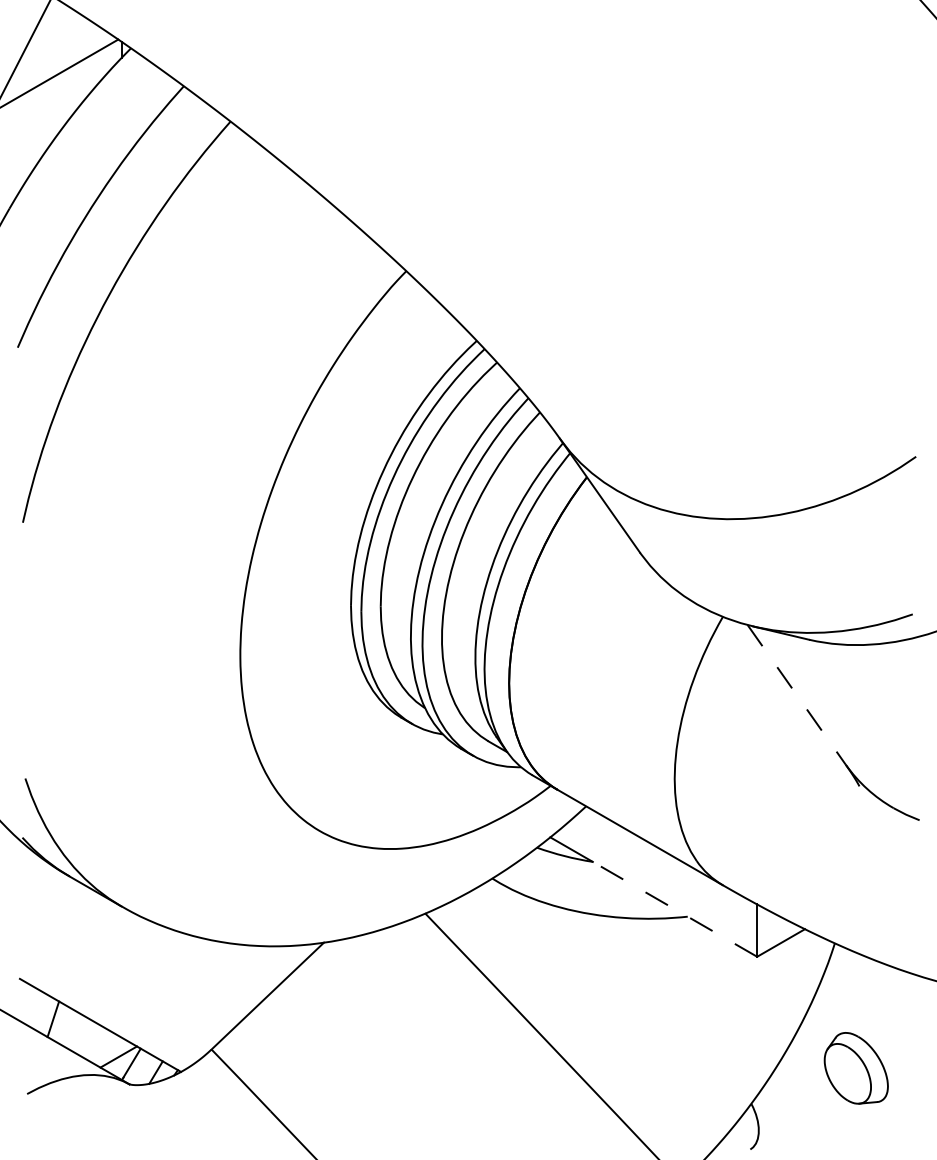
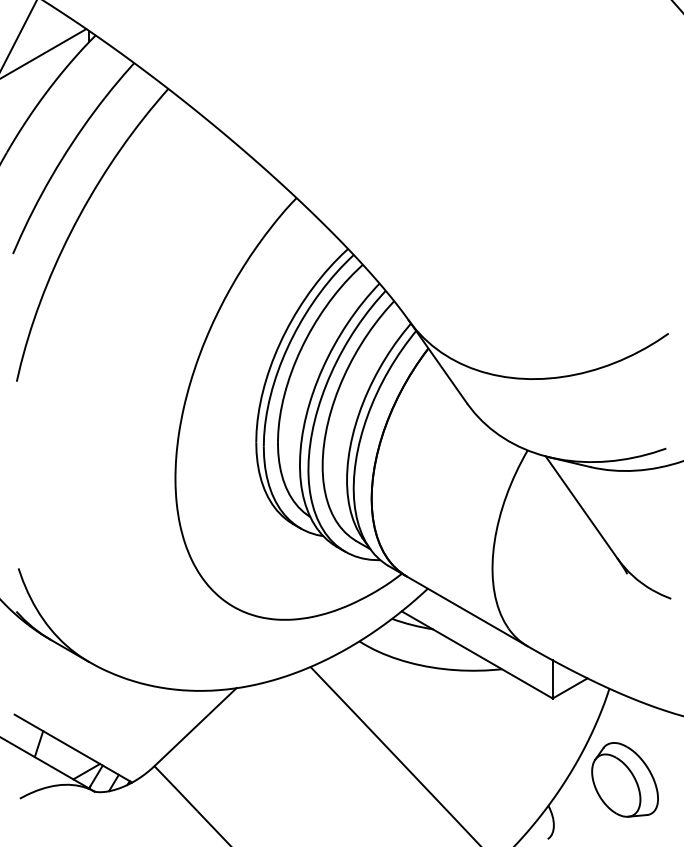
line: (796, 695) -> (581, 507), dashed -> solid
line: (674, 908) -> (492, 663), dashed -> solid
part: (855, 1067) -> (624, 779), size x1.43

